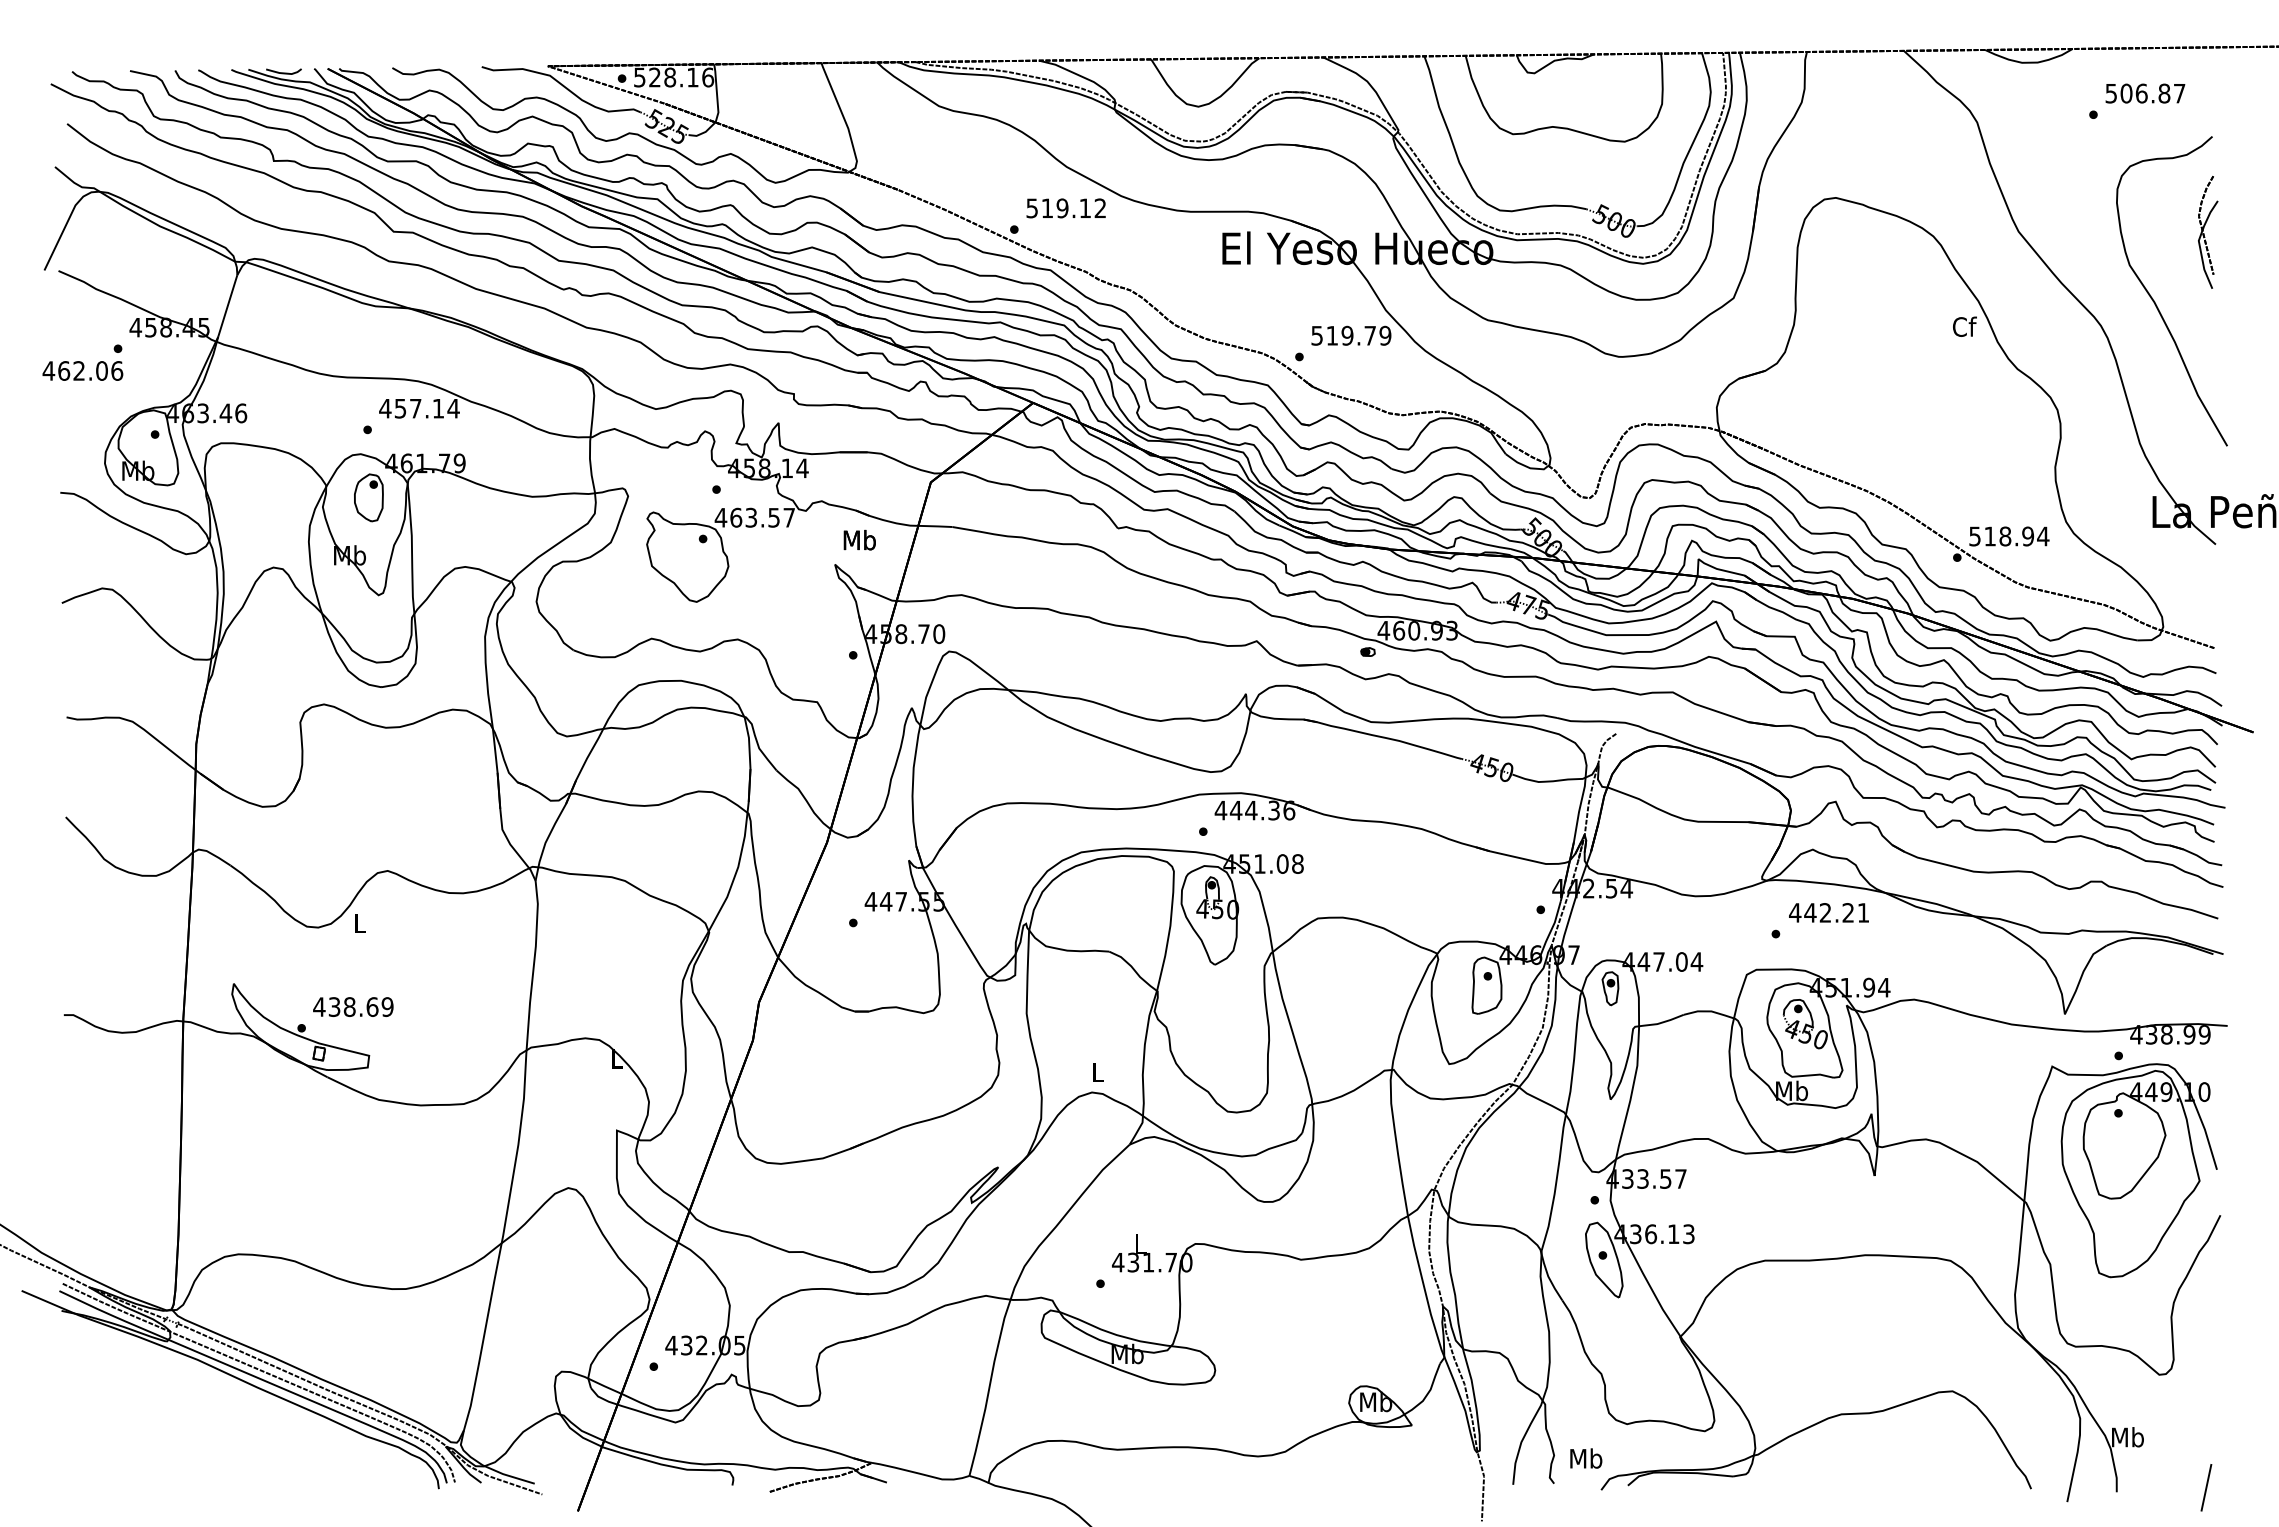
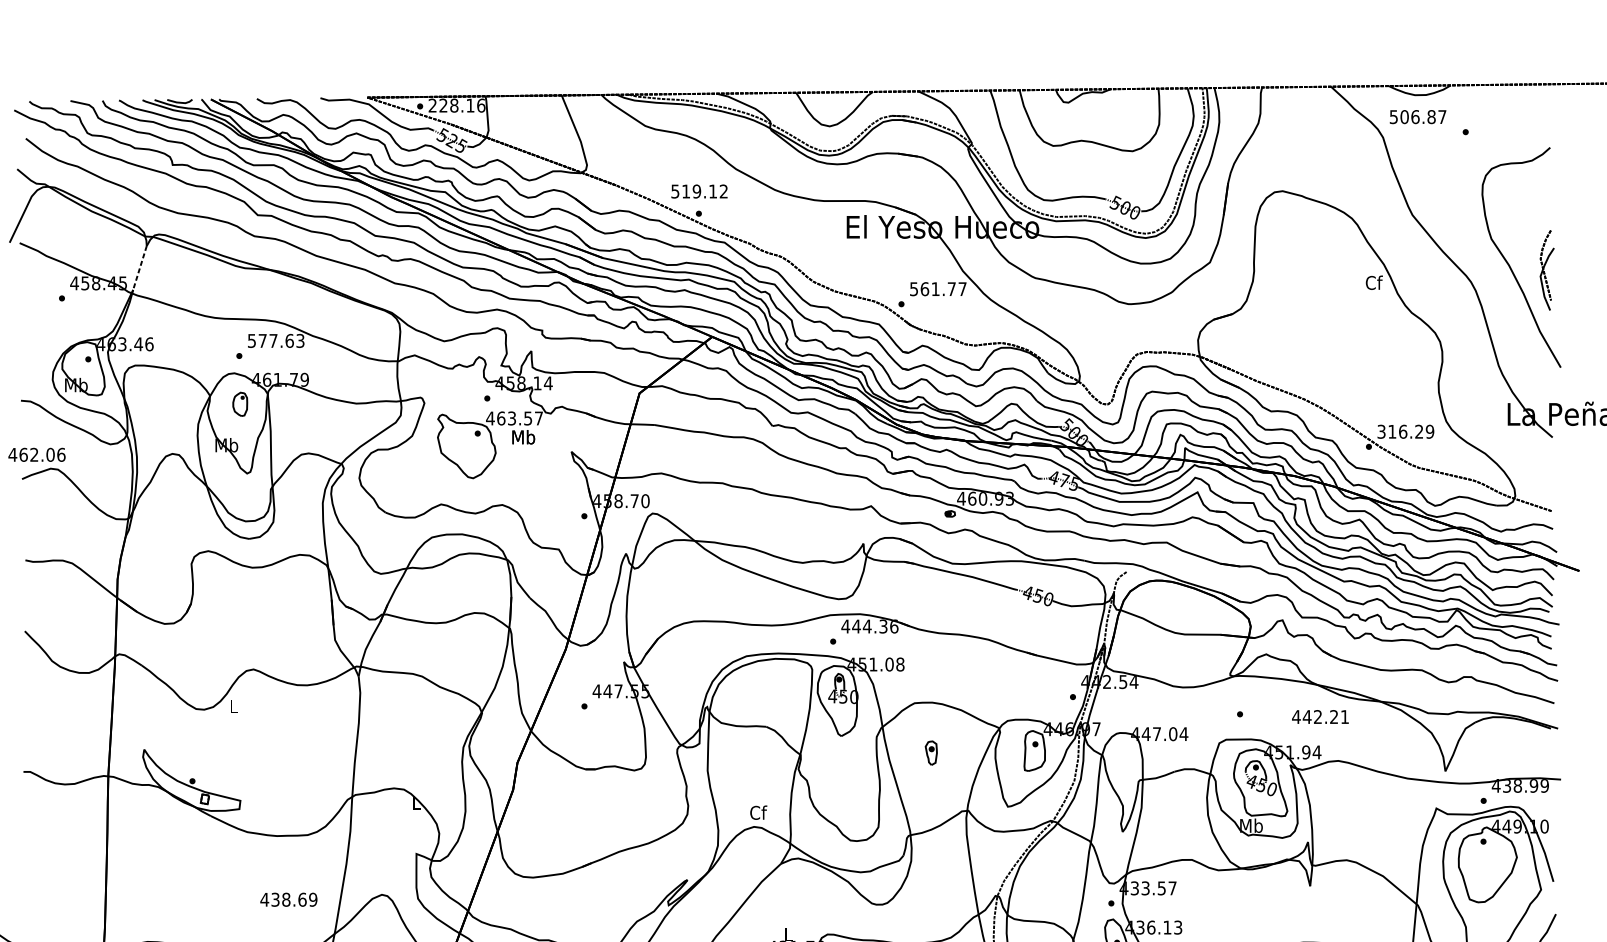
text: (639, 77) -> (432, 105), 528.16 -> 228.16
text: (2145, 93) -> (1418, 117), moved
text: (1065, 208) -> (699, 191), moved
part: (2208, 232) -> (1547, 270), moved
line: (227, 306) -> (139, 268), solid -> dashed
text: (1358, 335) -> (943, 288), 519.79 -> 561.77
text: (82, 370) -> (36, 454), moved
text: (419, 408) -> (276, 340), 457.14 -> 577.63
part: (368, 497) -> (239, 404), size x0.7
text: (2009, 536) -> (1406, 431), 518.94 -> 316.29
text: (859, 539) -> (523, 436), moved
text: (1828, 912) -> (1320, 716), moved
part: (1610, 988) -> (931, 752), moved
text: (353, 1006) -> (288, 899), moved
text: (1098, 1072) -> (758, 812), L -> Cf

